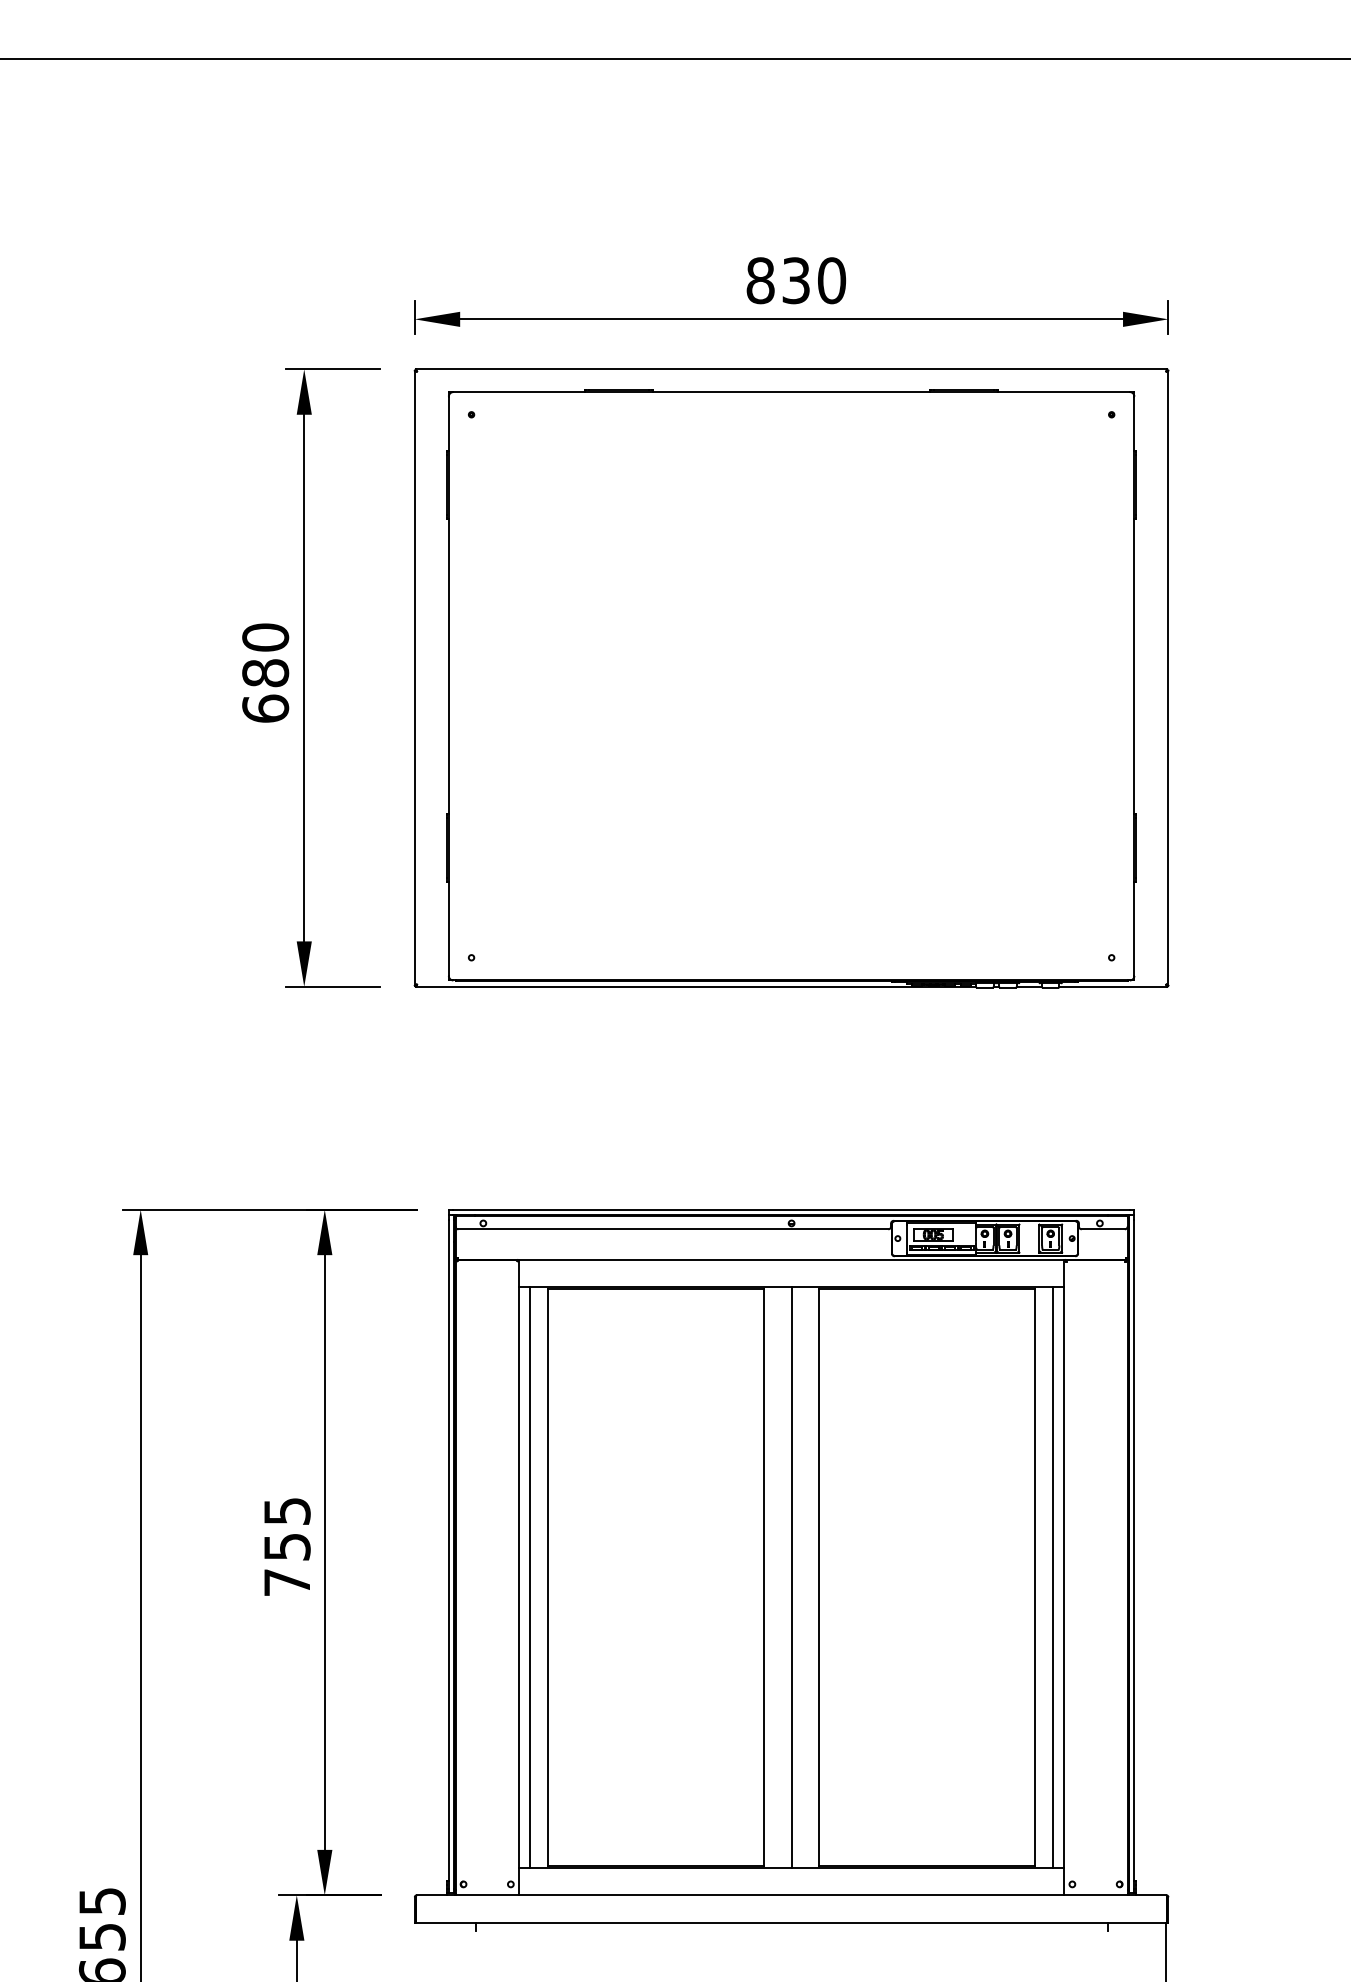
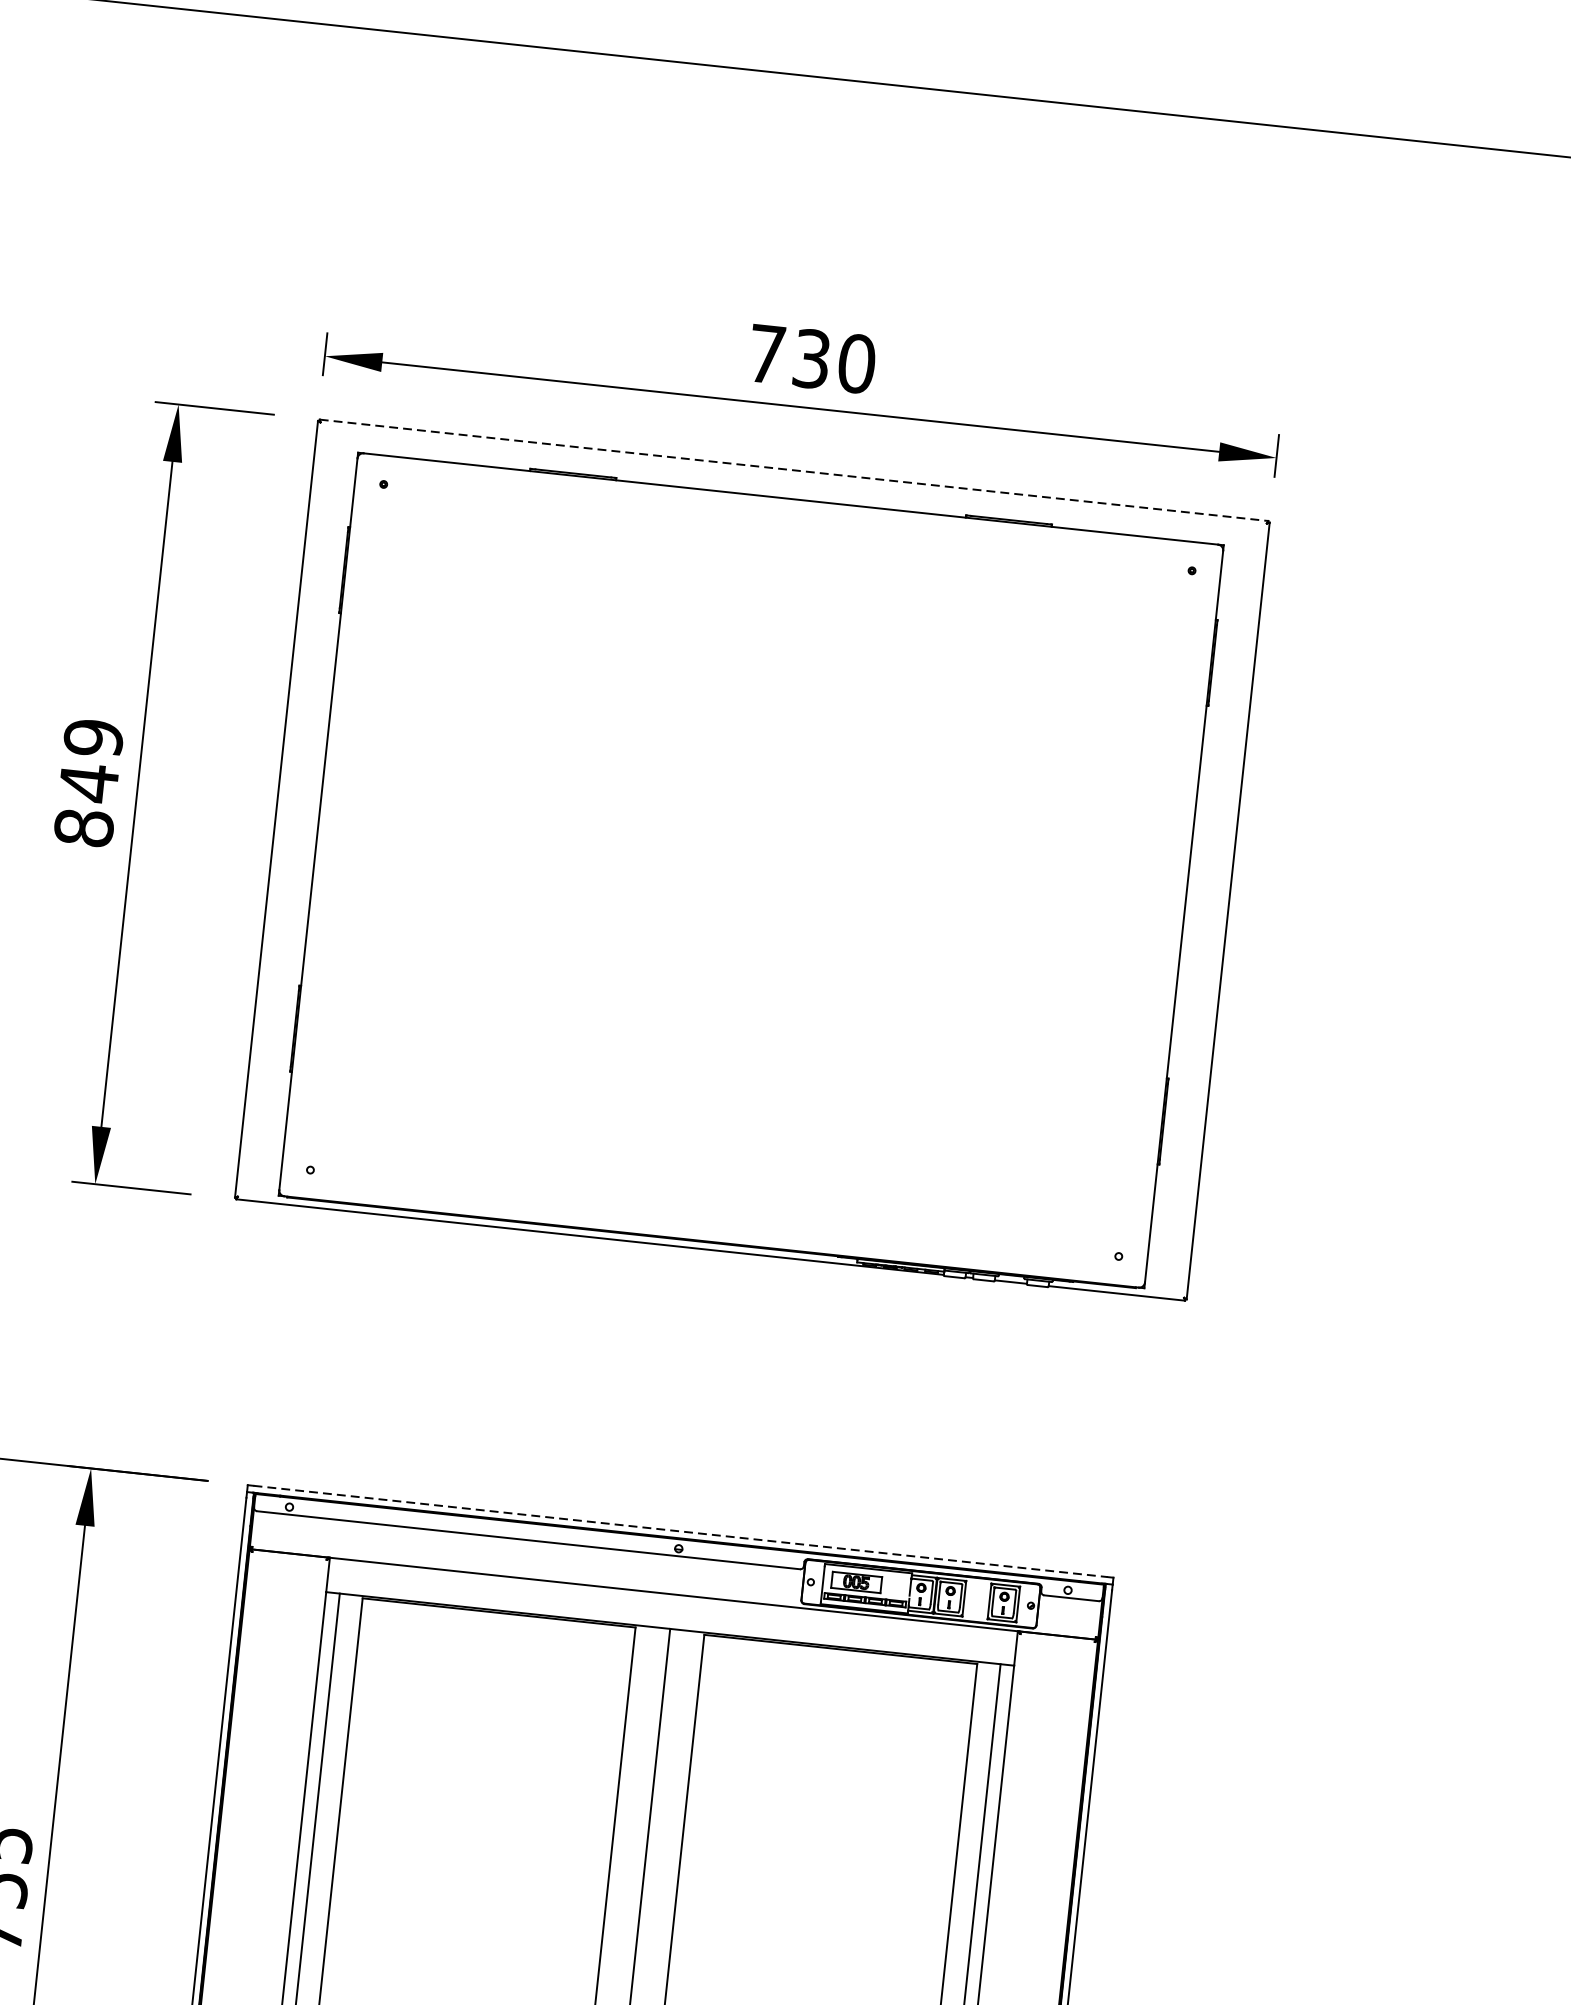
text: (760, 280) -> (766, 353), 830 -> 730
line: (791, 369) -> (793, 470), solid -> dashed
text: (265, 672) -> (88, 782), 680 -> 849
line: (792, 1209) -> (681, 1531), solid -> dashed

